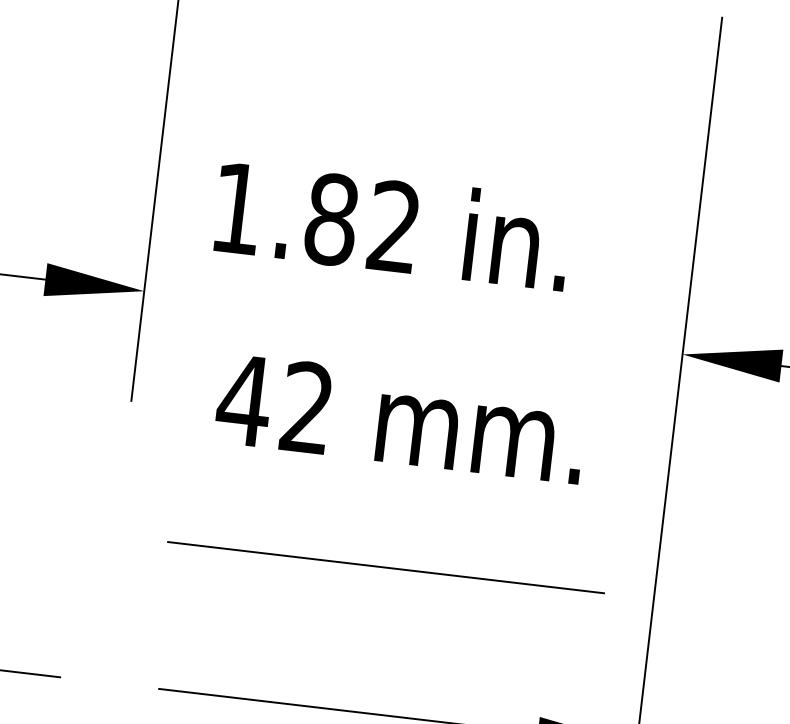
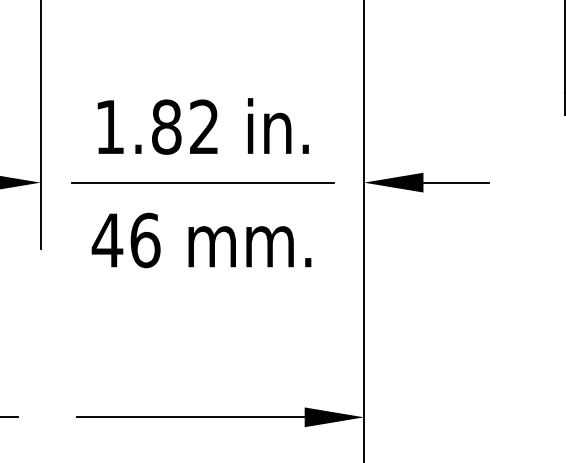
text: (391, 225) -> (202, 126), moved
text: (307, 408) -> (145, 240), 42 -> 46
line: (384, 567) -> (202, 182), moved

